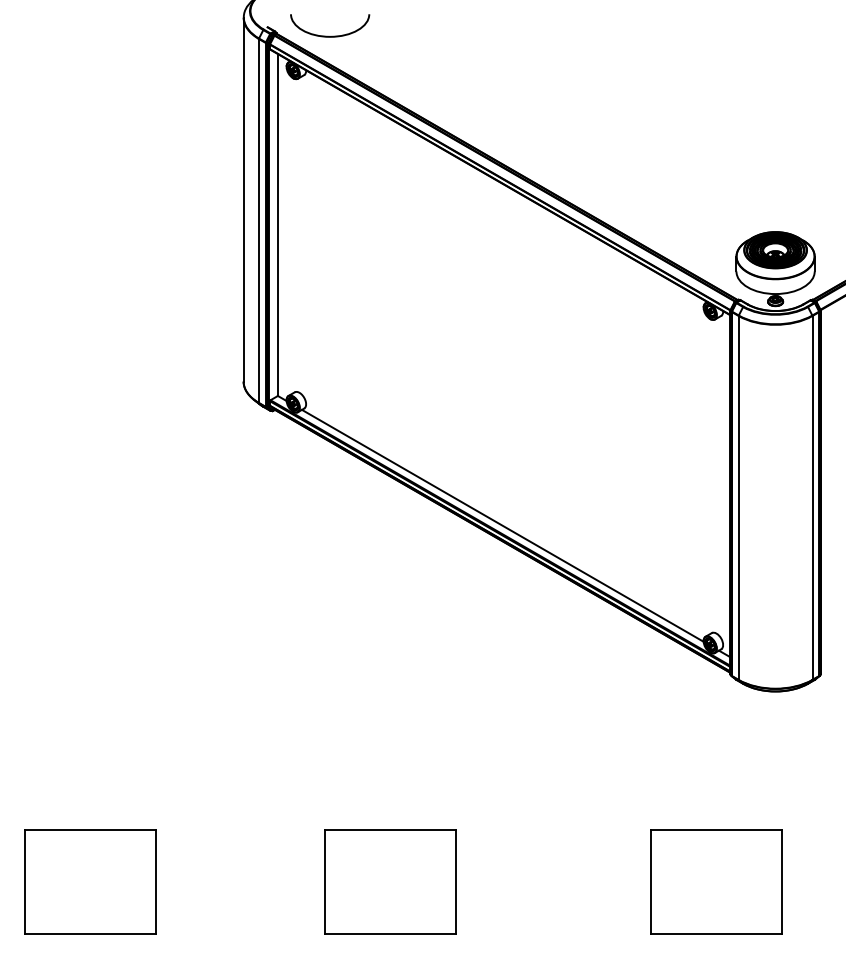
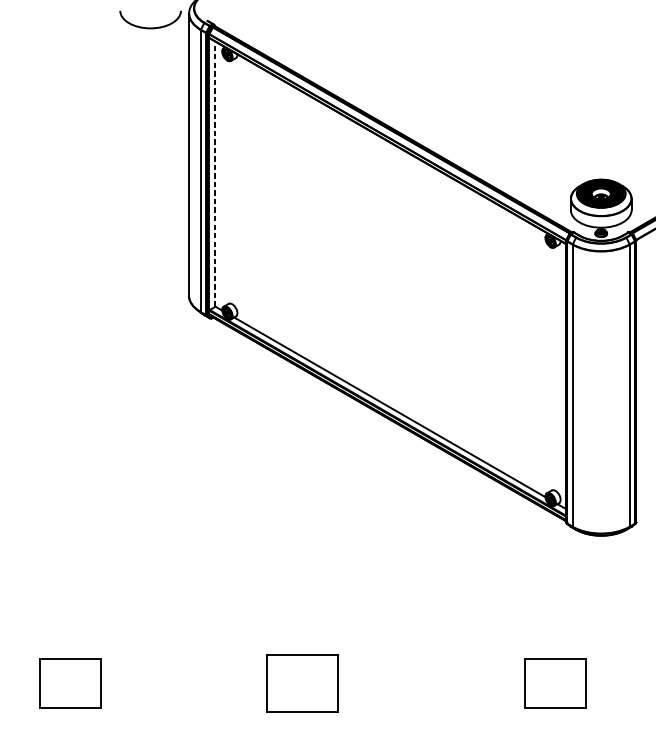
curve: (331, 35) -> (151, 27), moved
line: (277, 224) -> (215, 173), solid -> dashed
part: (90, 881) -> (70, 683), size x0.6
part: (390, 881) -> (302, 683), size x0.7
part: (716, 881) -> (555, 683), size x0.6

